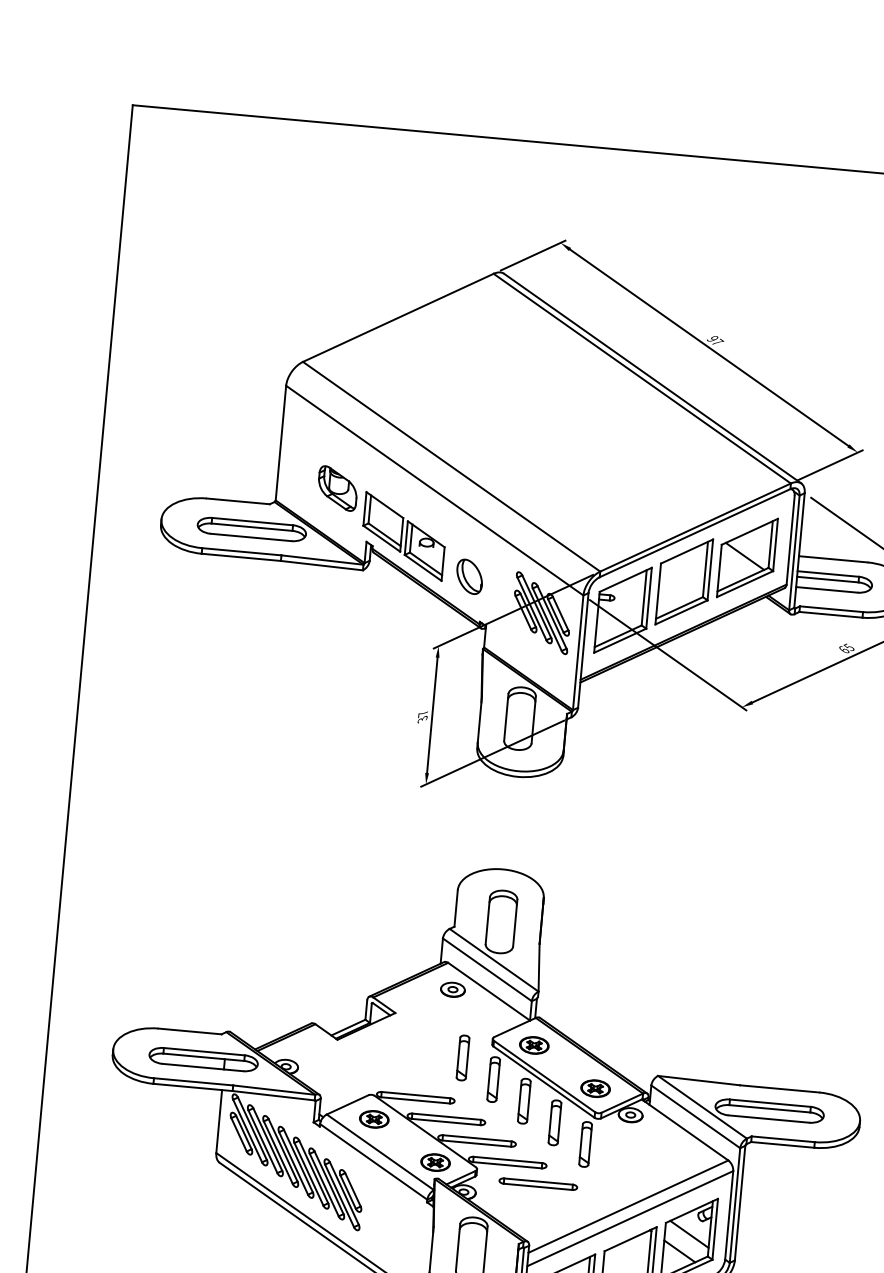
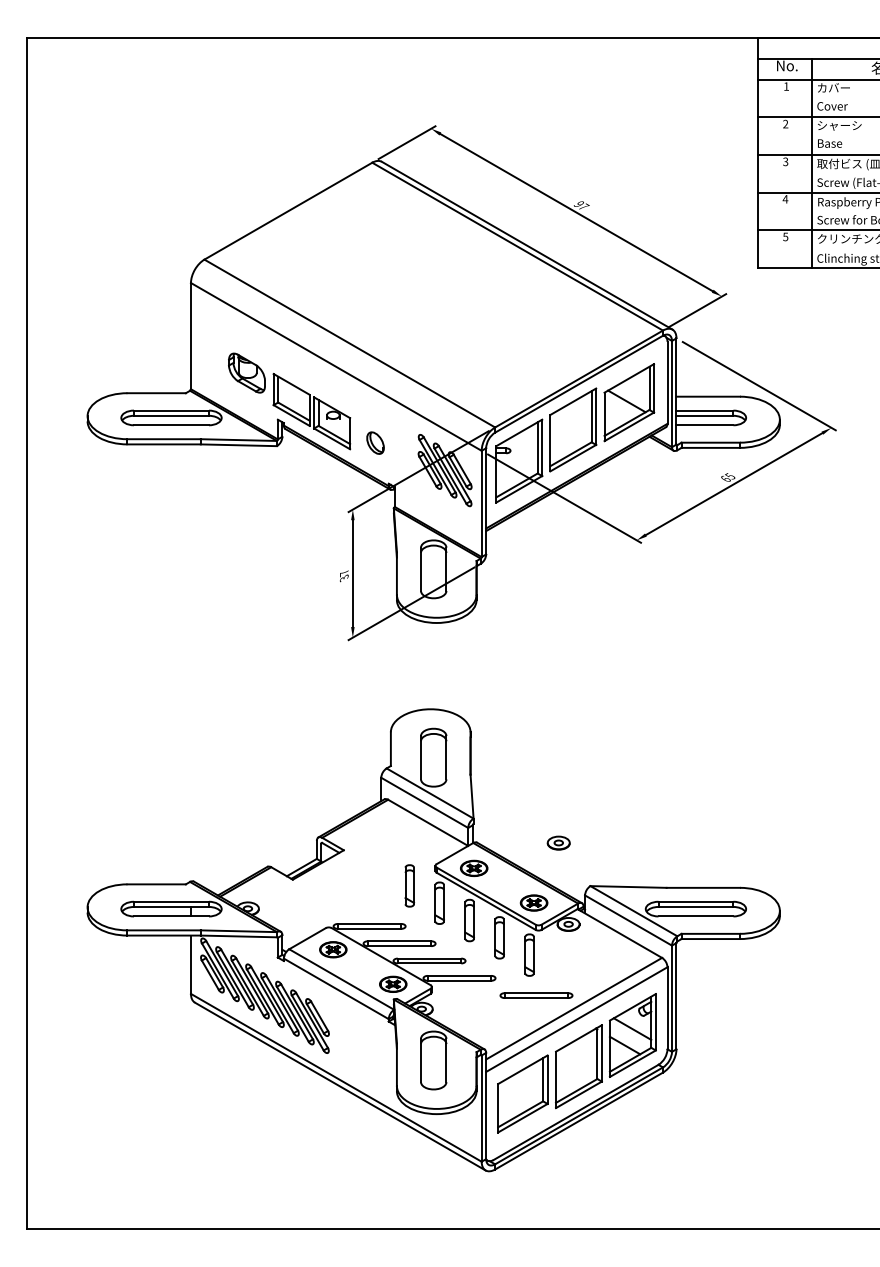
part: (469, 576) -> (375, 442), size x0.7
part: (452, 989) -> (558, 842), moved
part: (538, 1184) -> (536, 995), moved

